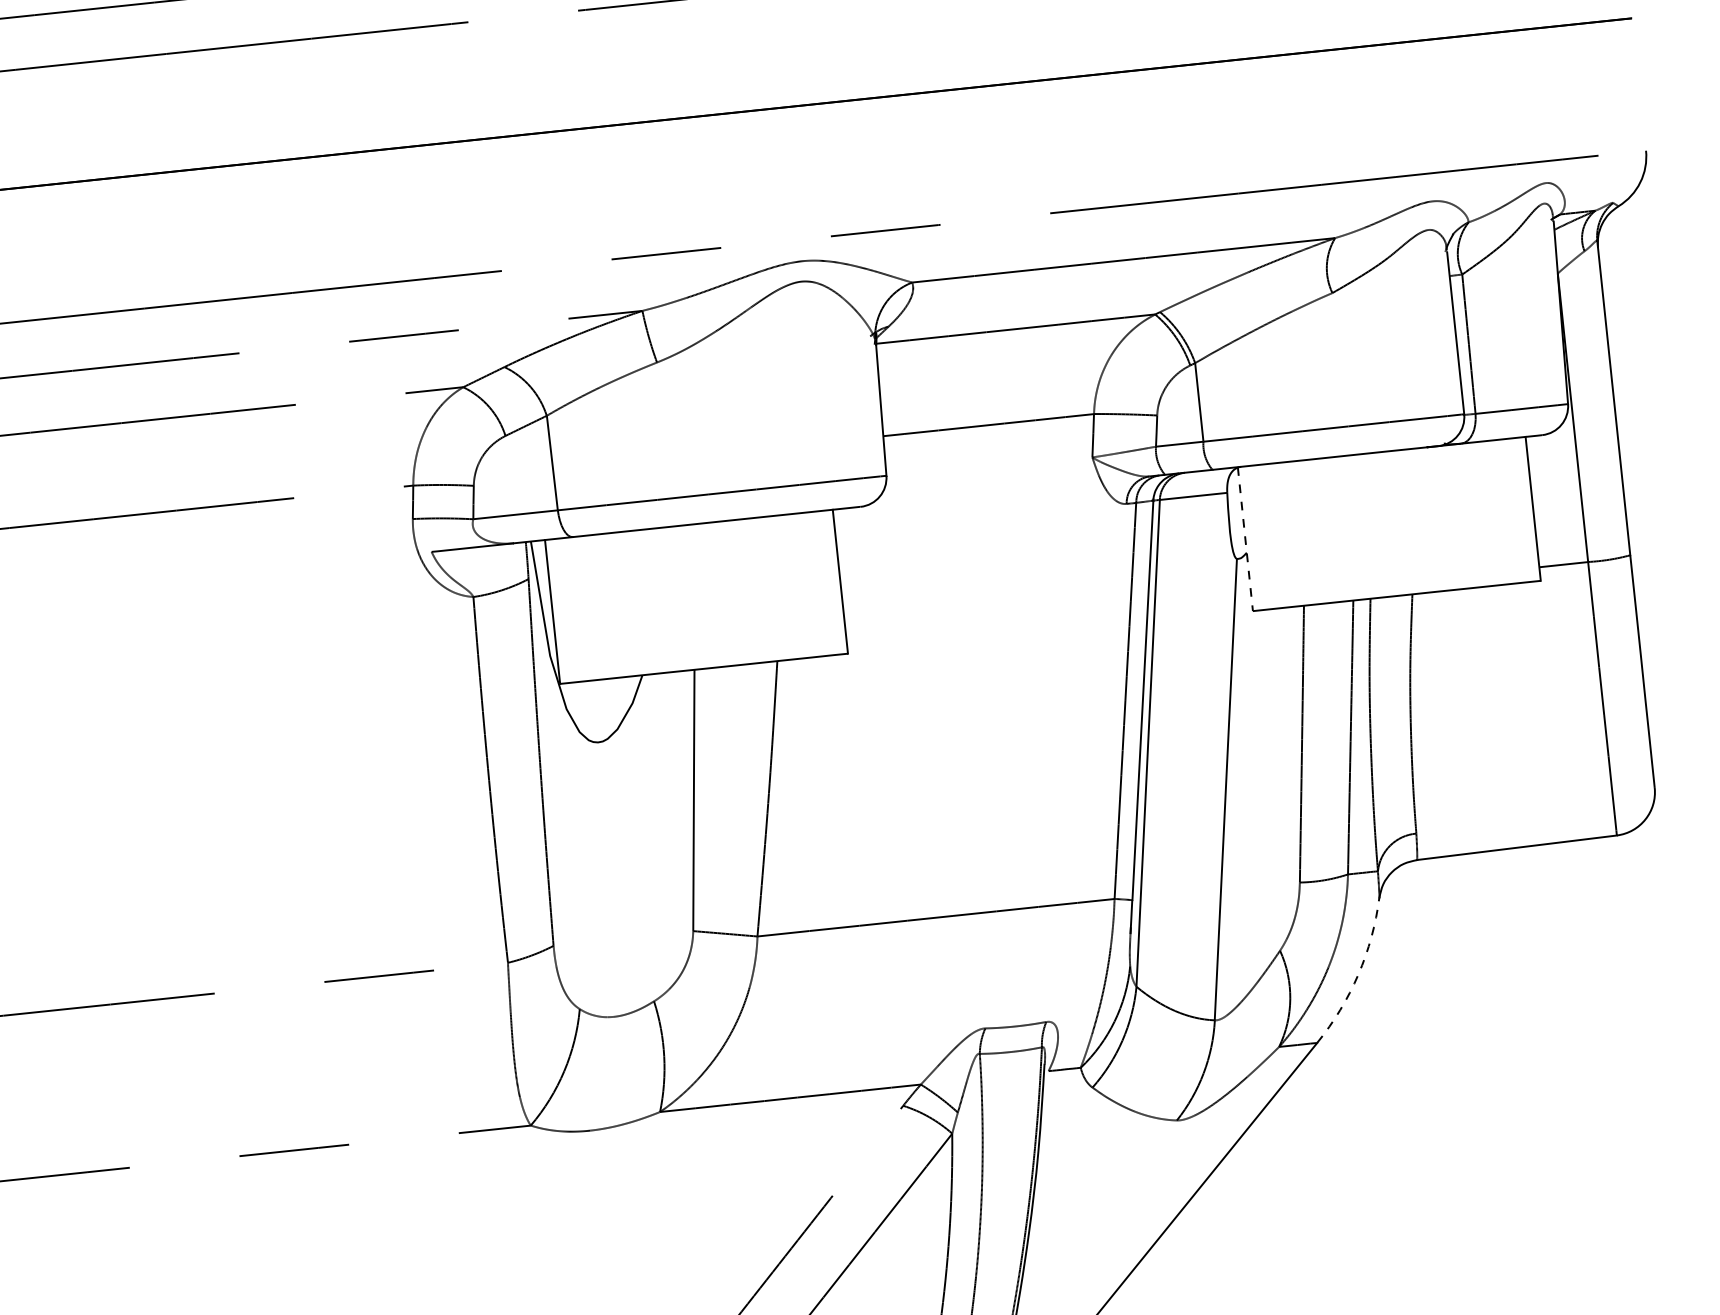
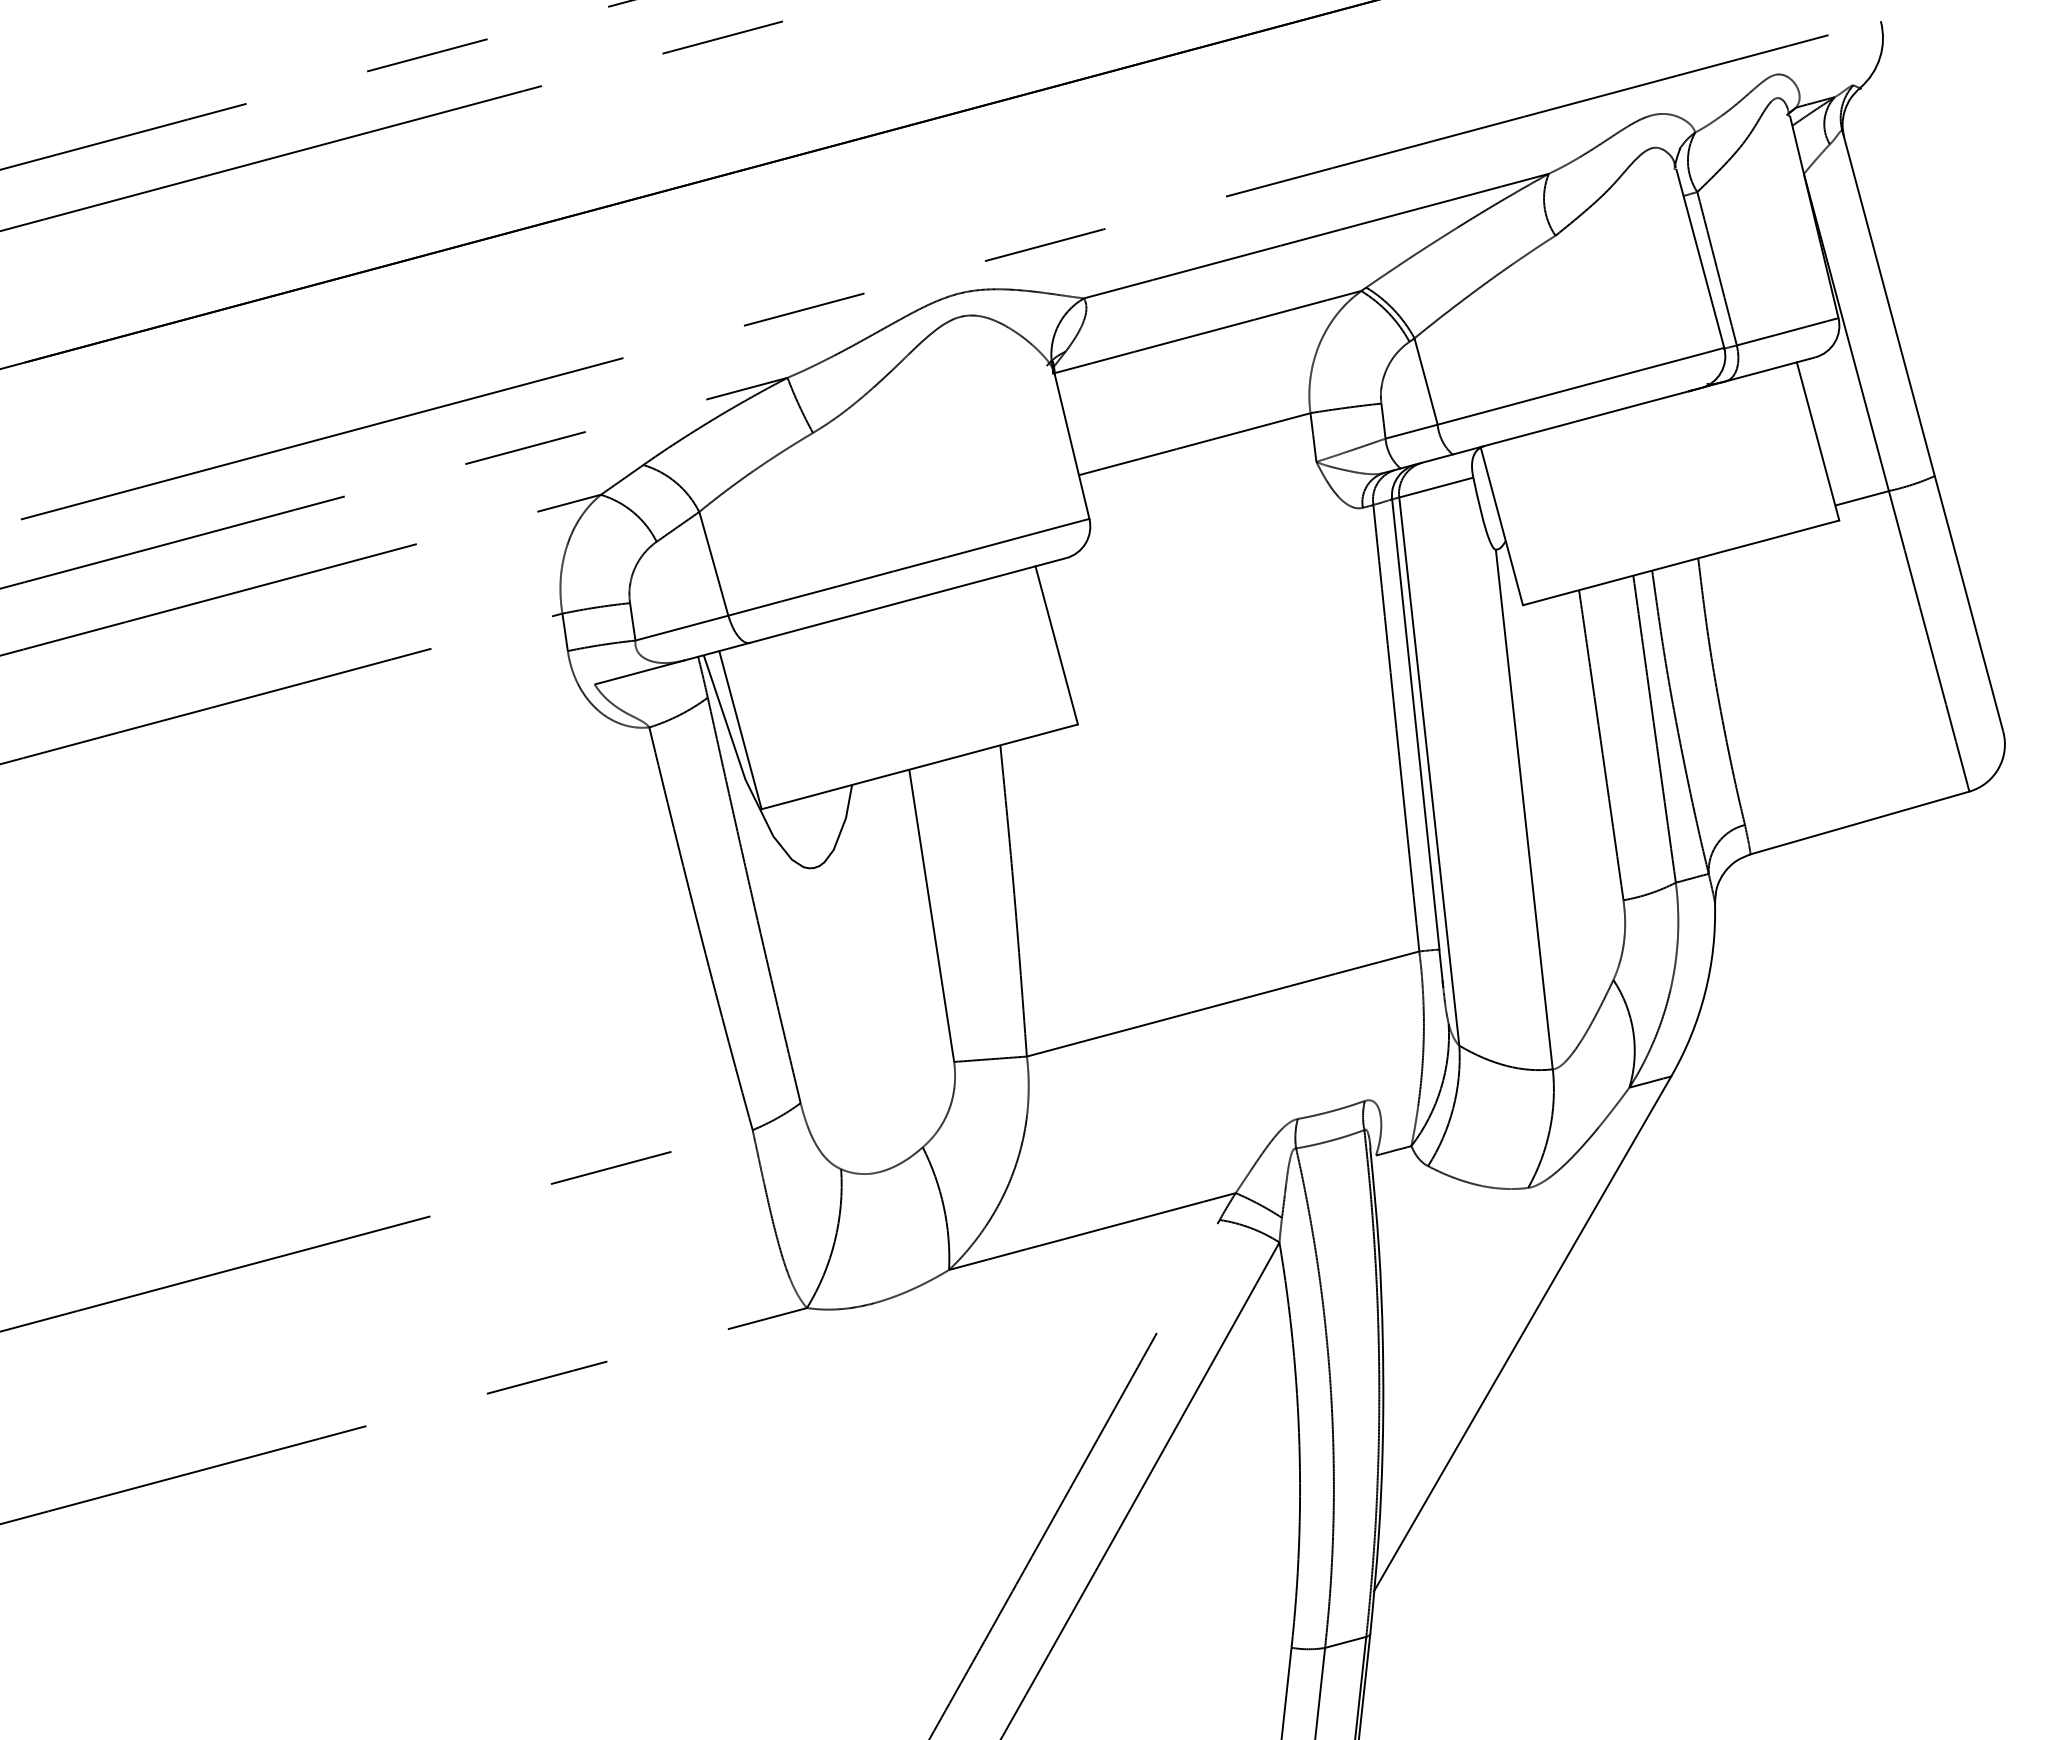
line: (1245, 539) -> (1501, 526), dashed -> solid
arc: (1358, 974) -> (1705, 992), dashed -> solid

